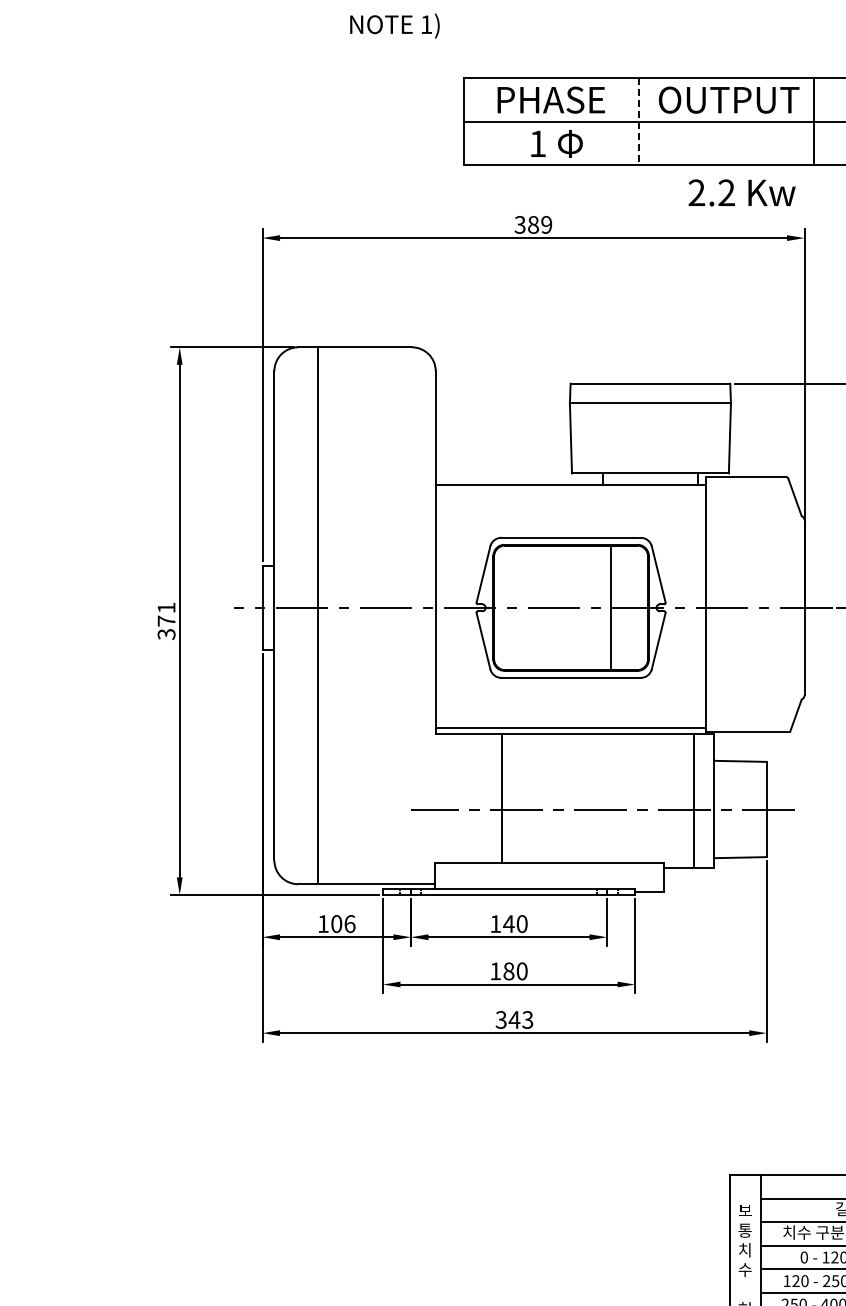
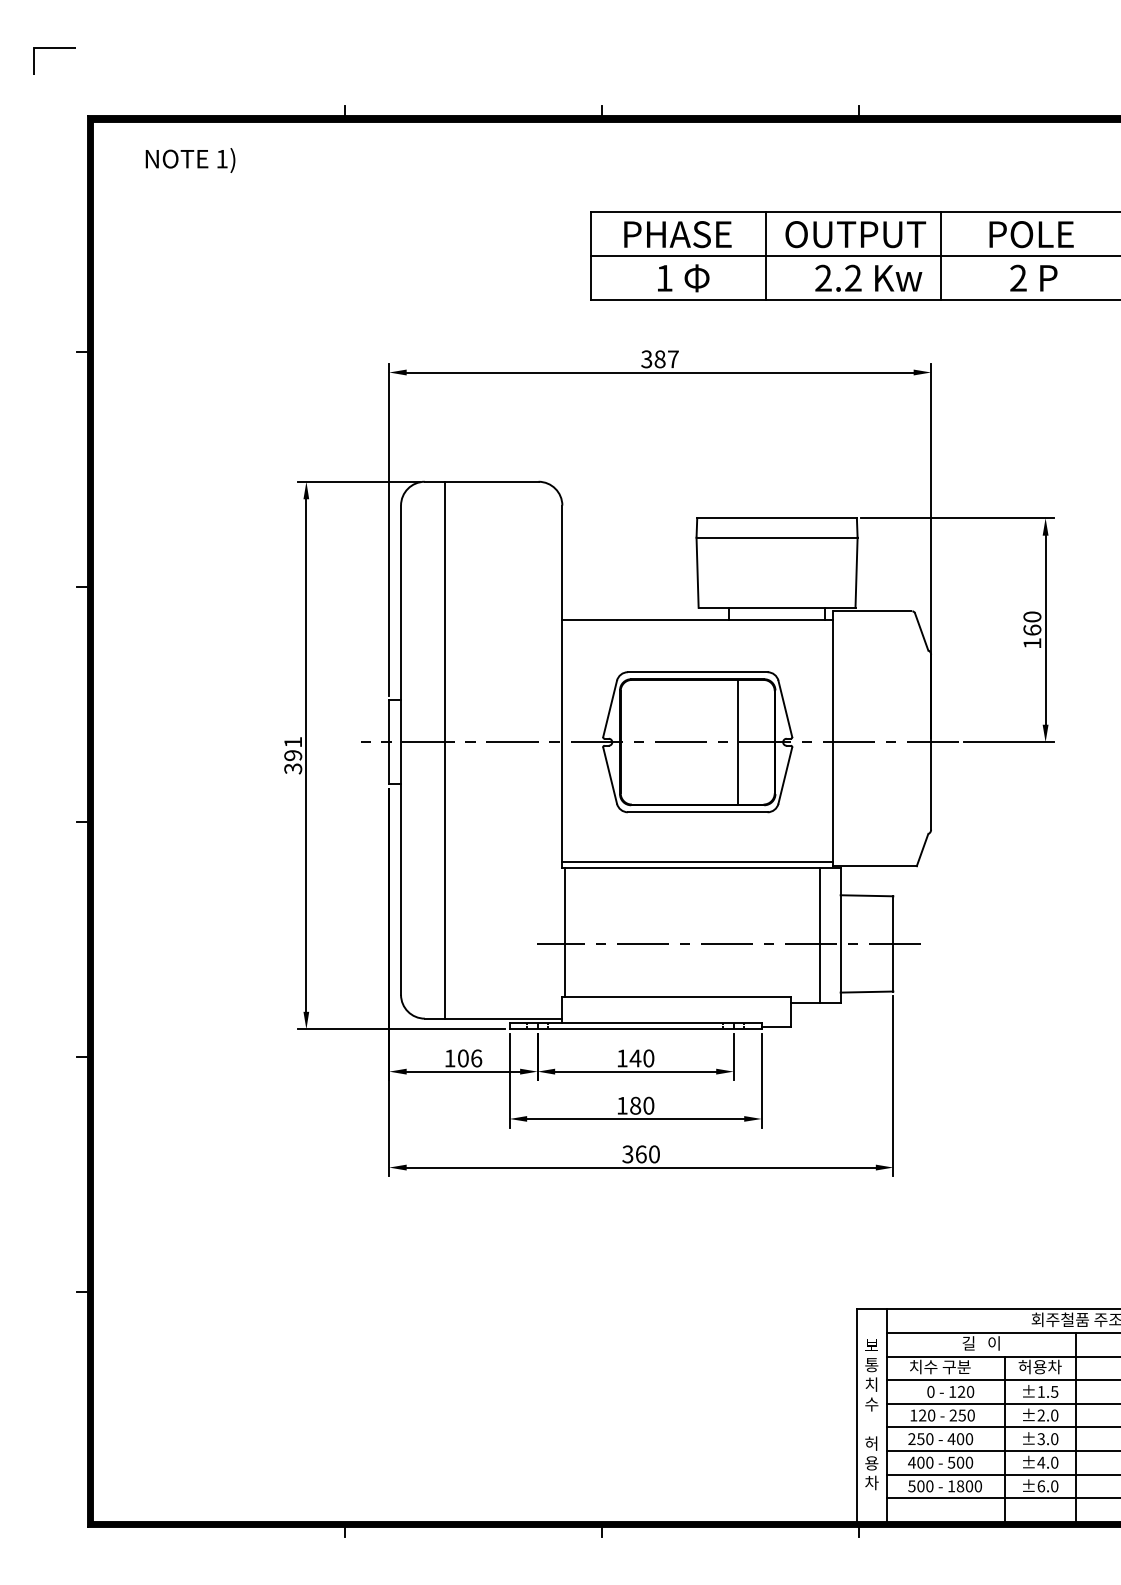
text: (394, 26) -> (190, 160), moved
line: (638, 121) -> (765, 255), dashed -> solid
text: (741, 192) -> (868, 277), moved
text: (545, 225) -> (672, 359), 389 -> 387
text: (166, 621) -> (293, 755), 371 -> 391
line: (501, 798) -> (565, 932), moved
text: (520, 1020) -> (647, 1154), 343 -> 360

